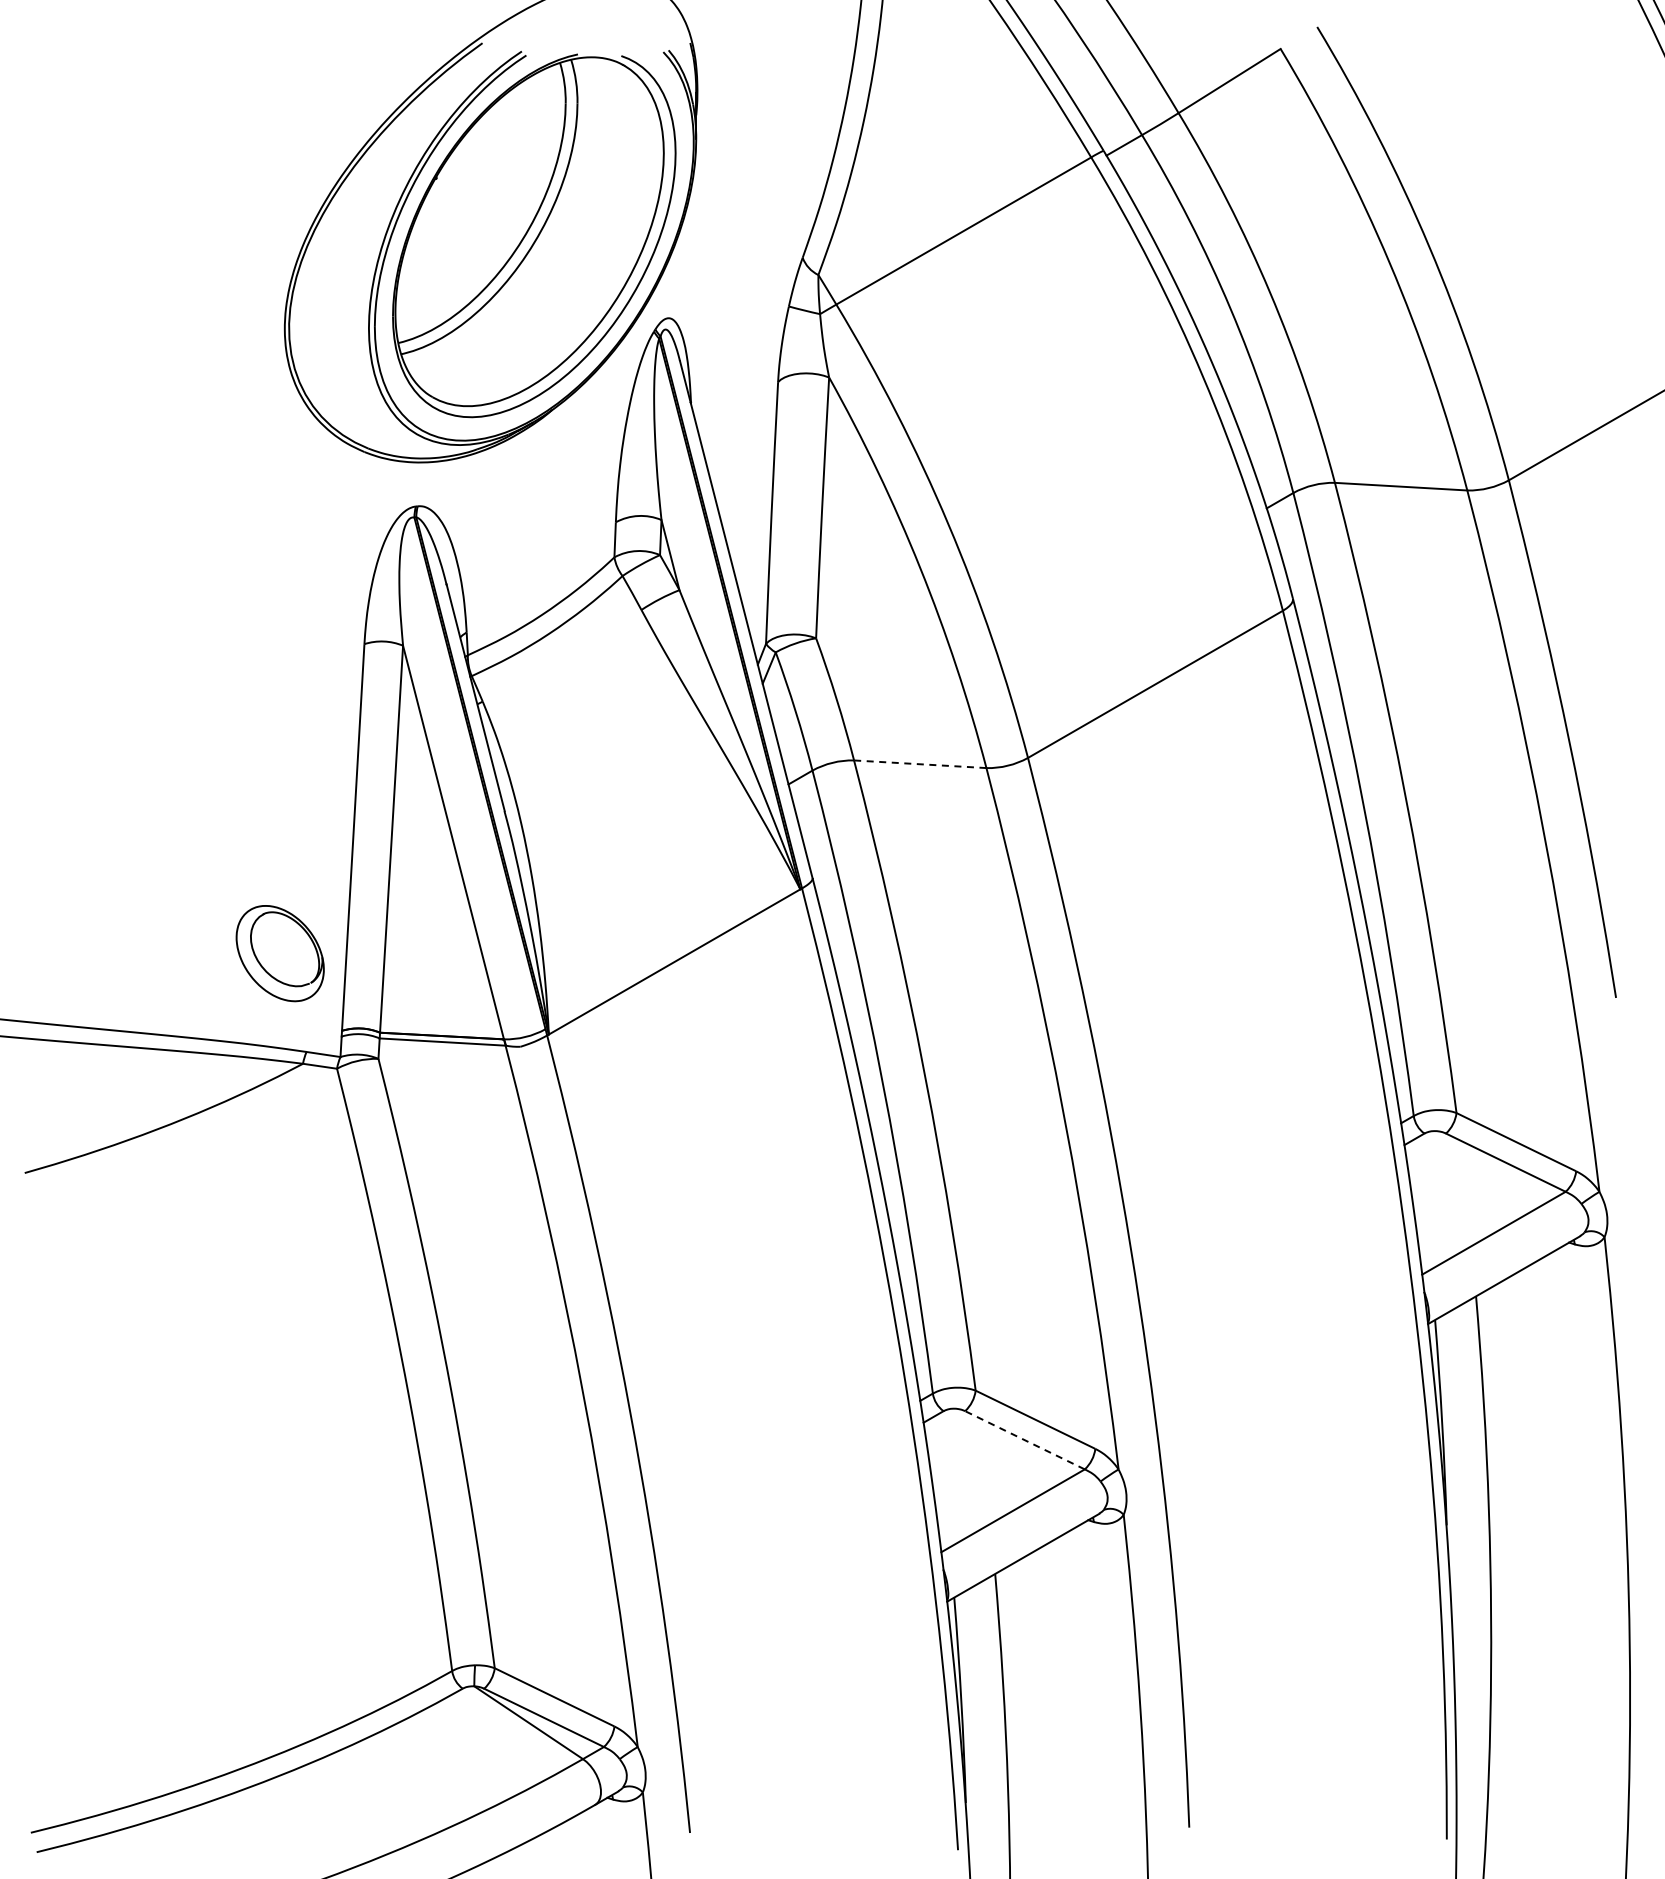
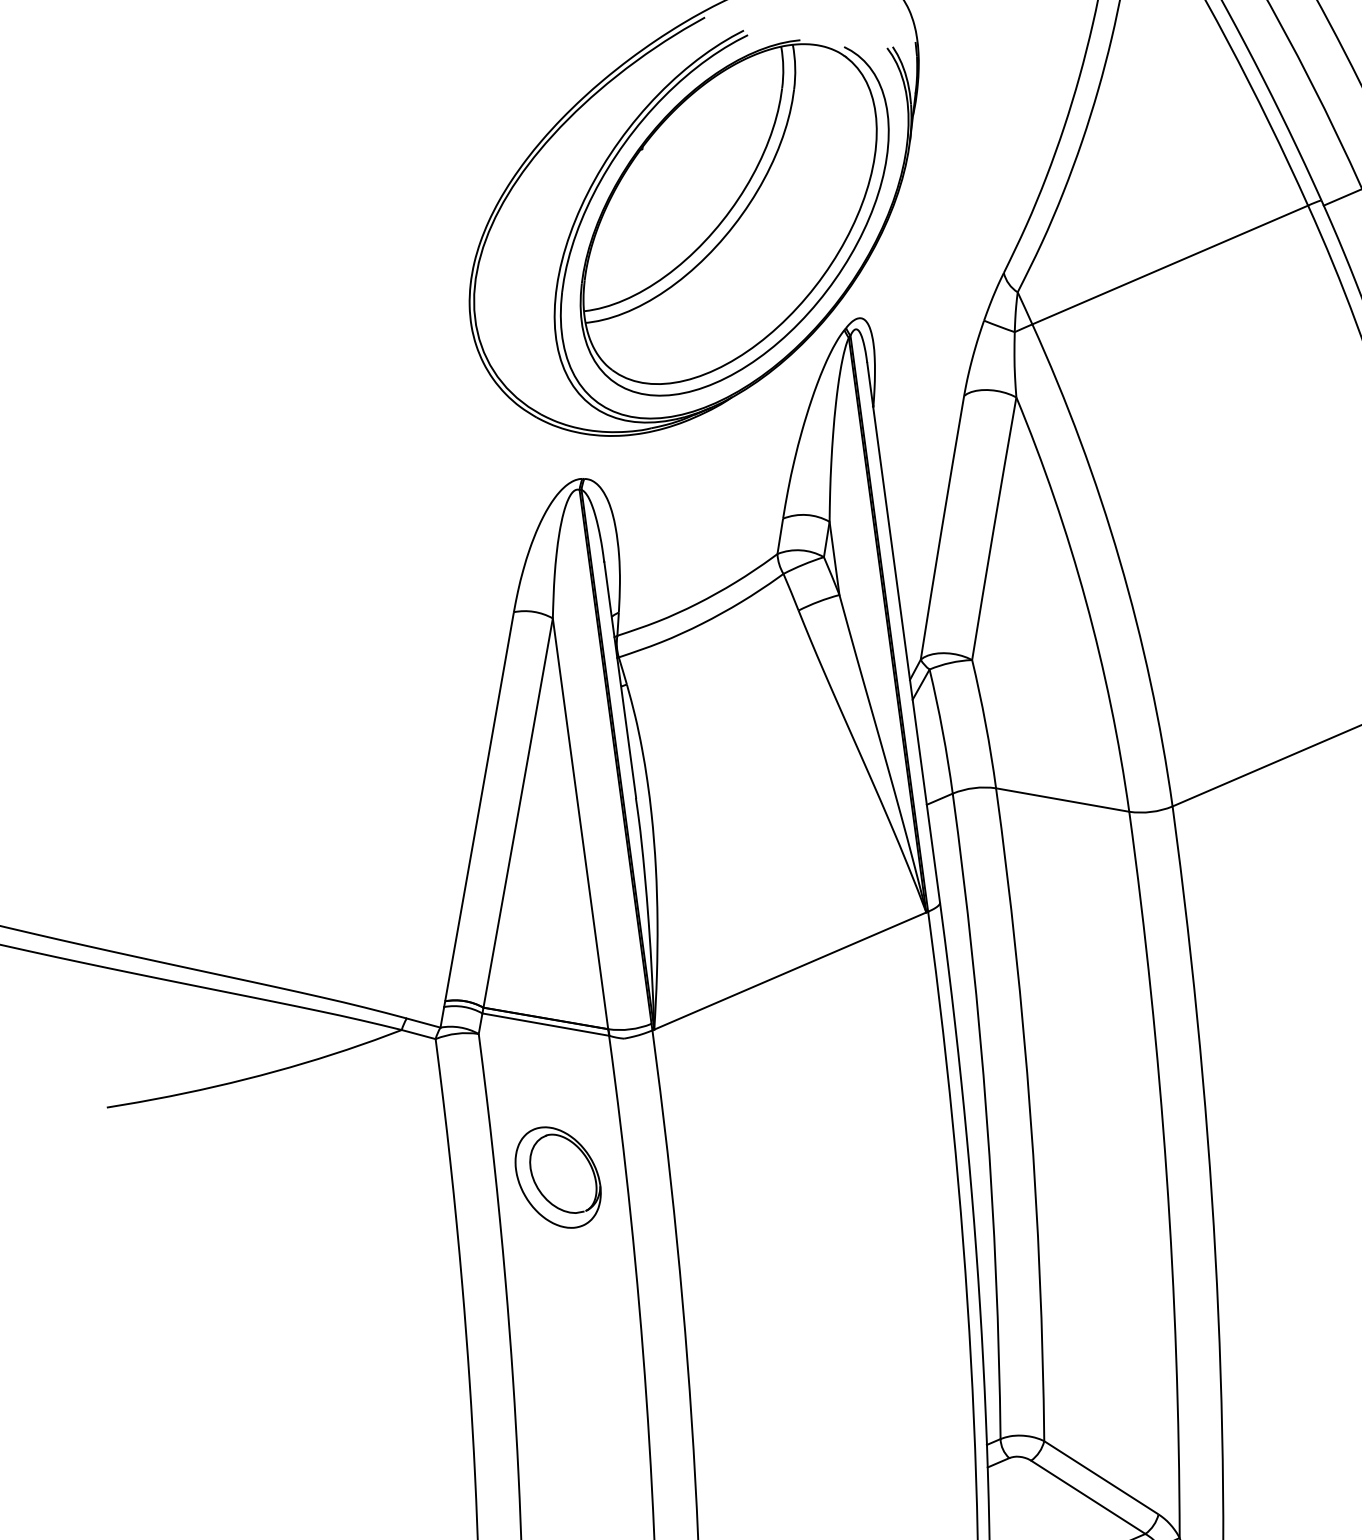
line: (919, 764) -> (1061, 800), dashed -> solid
part: (279, 953) -> (557, 1177), moved
line: (1024, 1440) -> (1087, 1497), dashed -> solid

